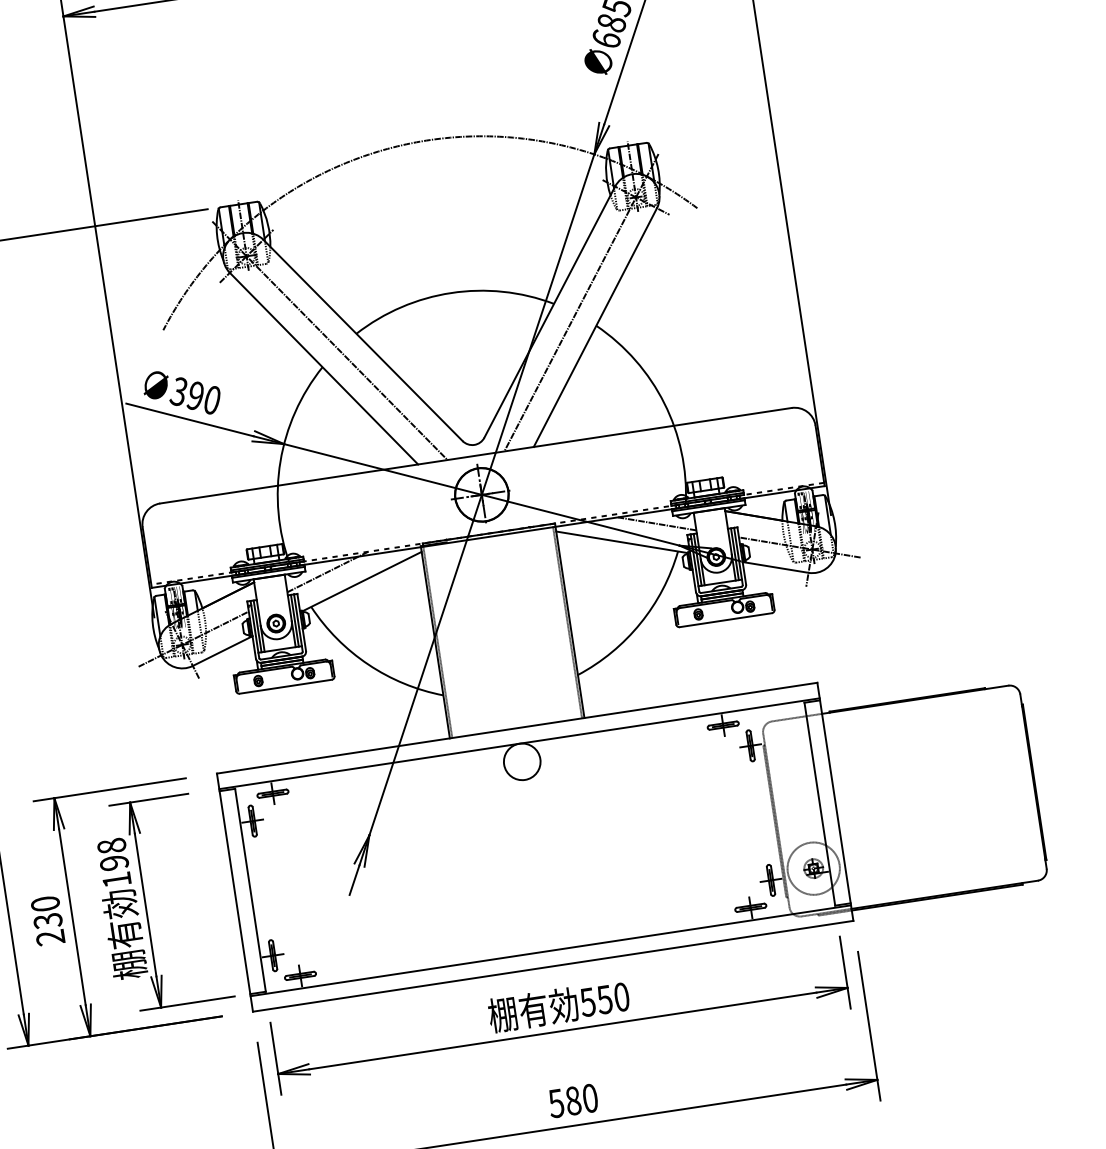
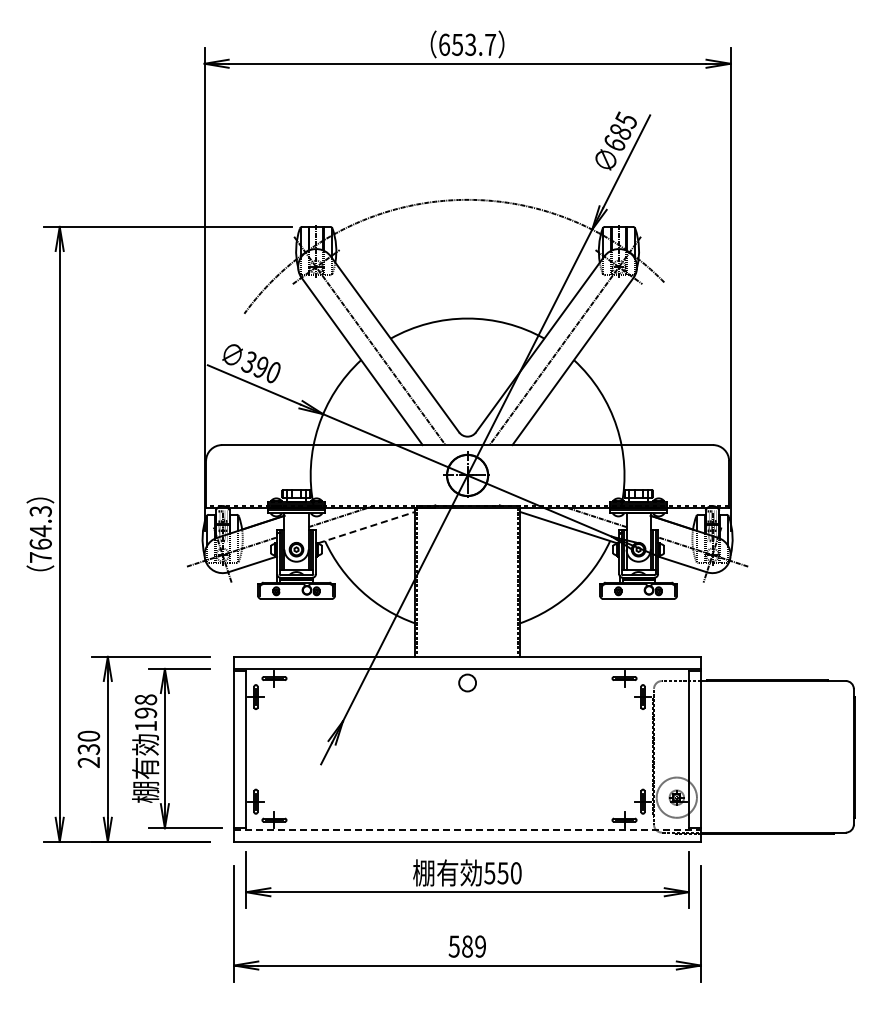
line: (363, 581) -> (367, 527), solid -> dashed
circle: (522, 761) -> (467, 682), size x0.6
line: (551, 950) -> (468, 829), solid -> dashed
text: (590, 1098) -> (480, 946), 580 -> 589

